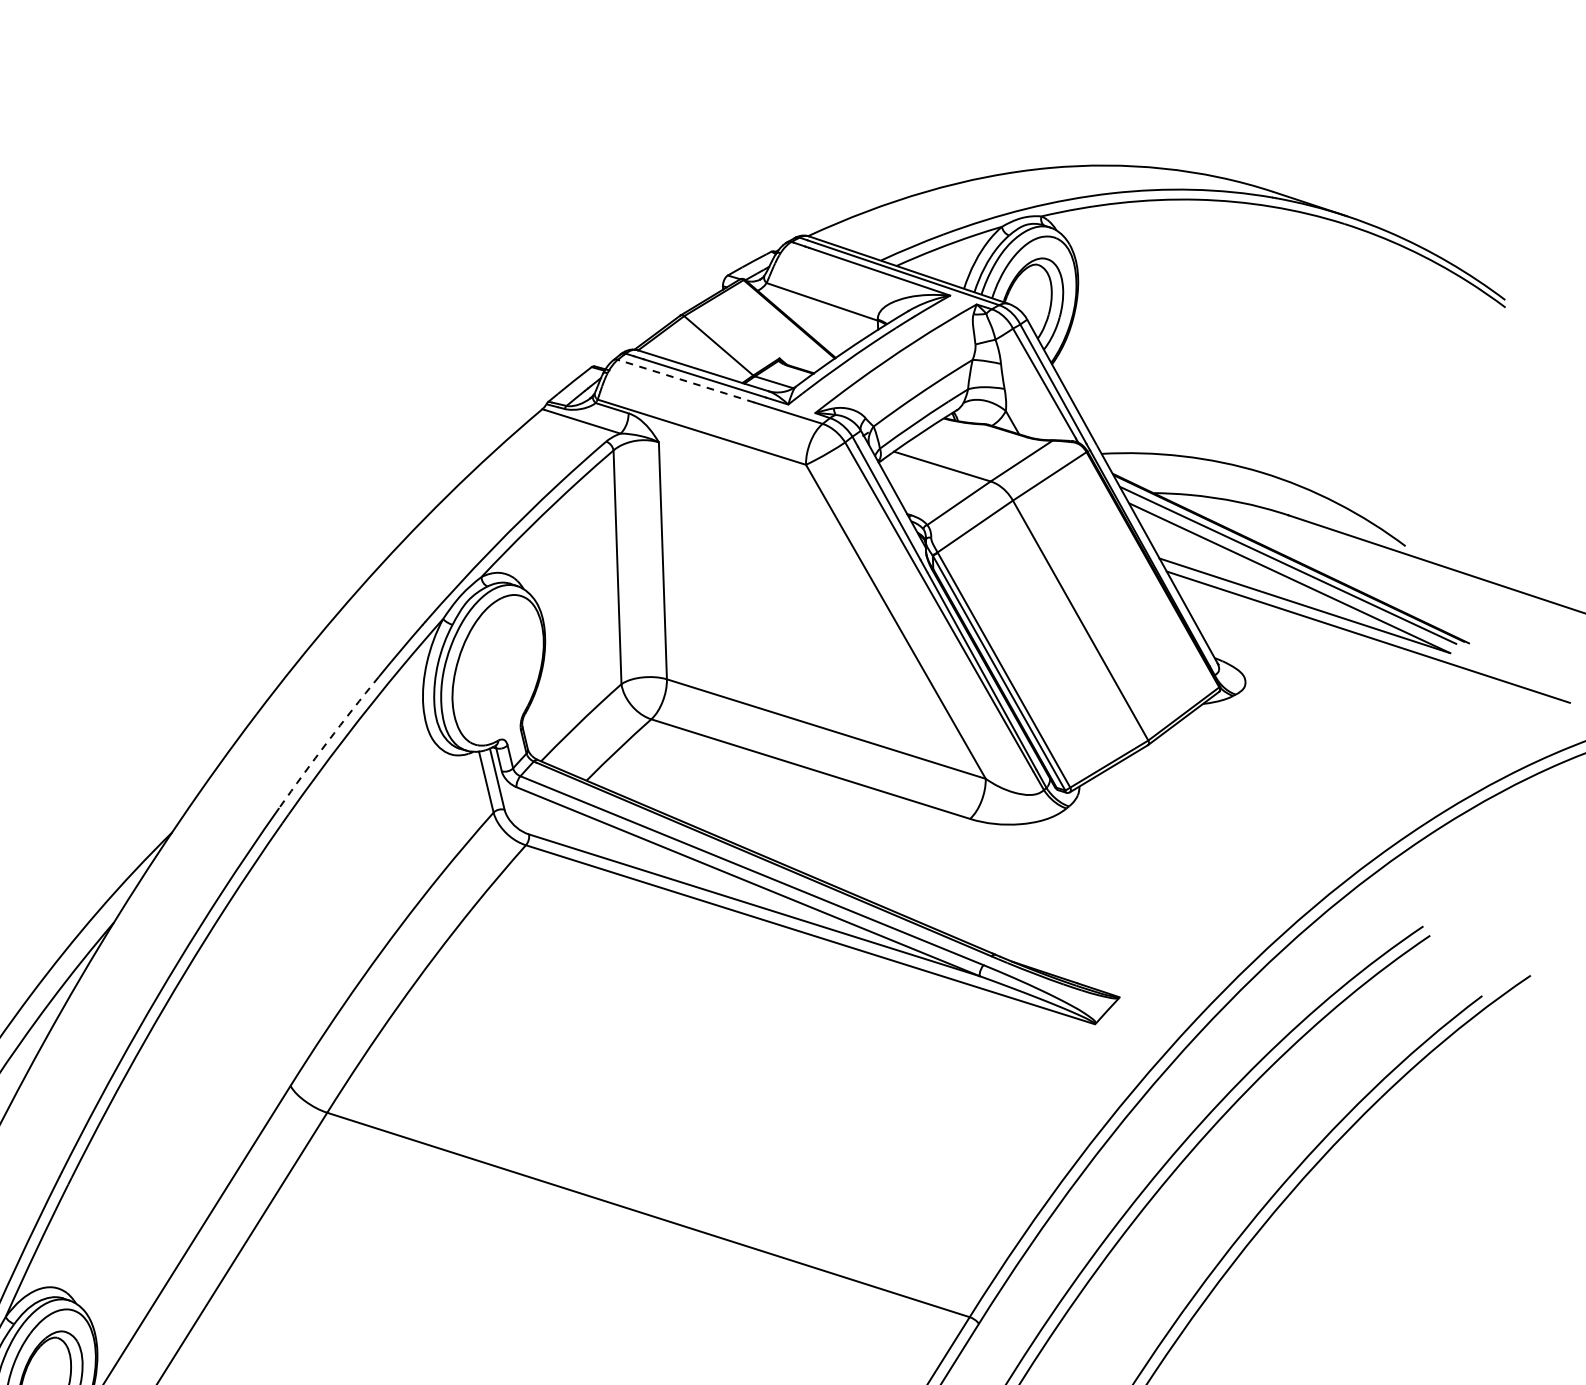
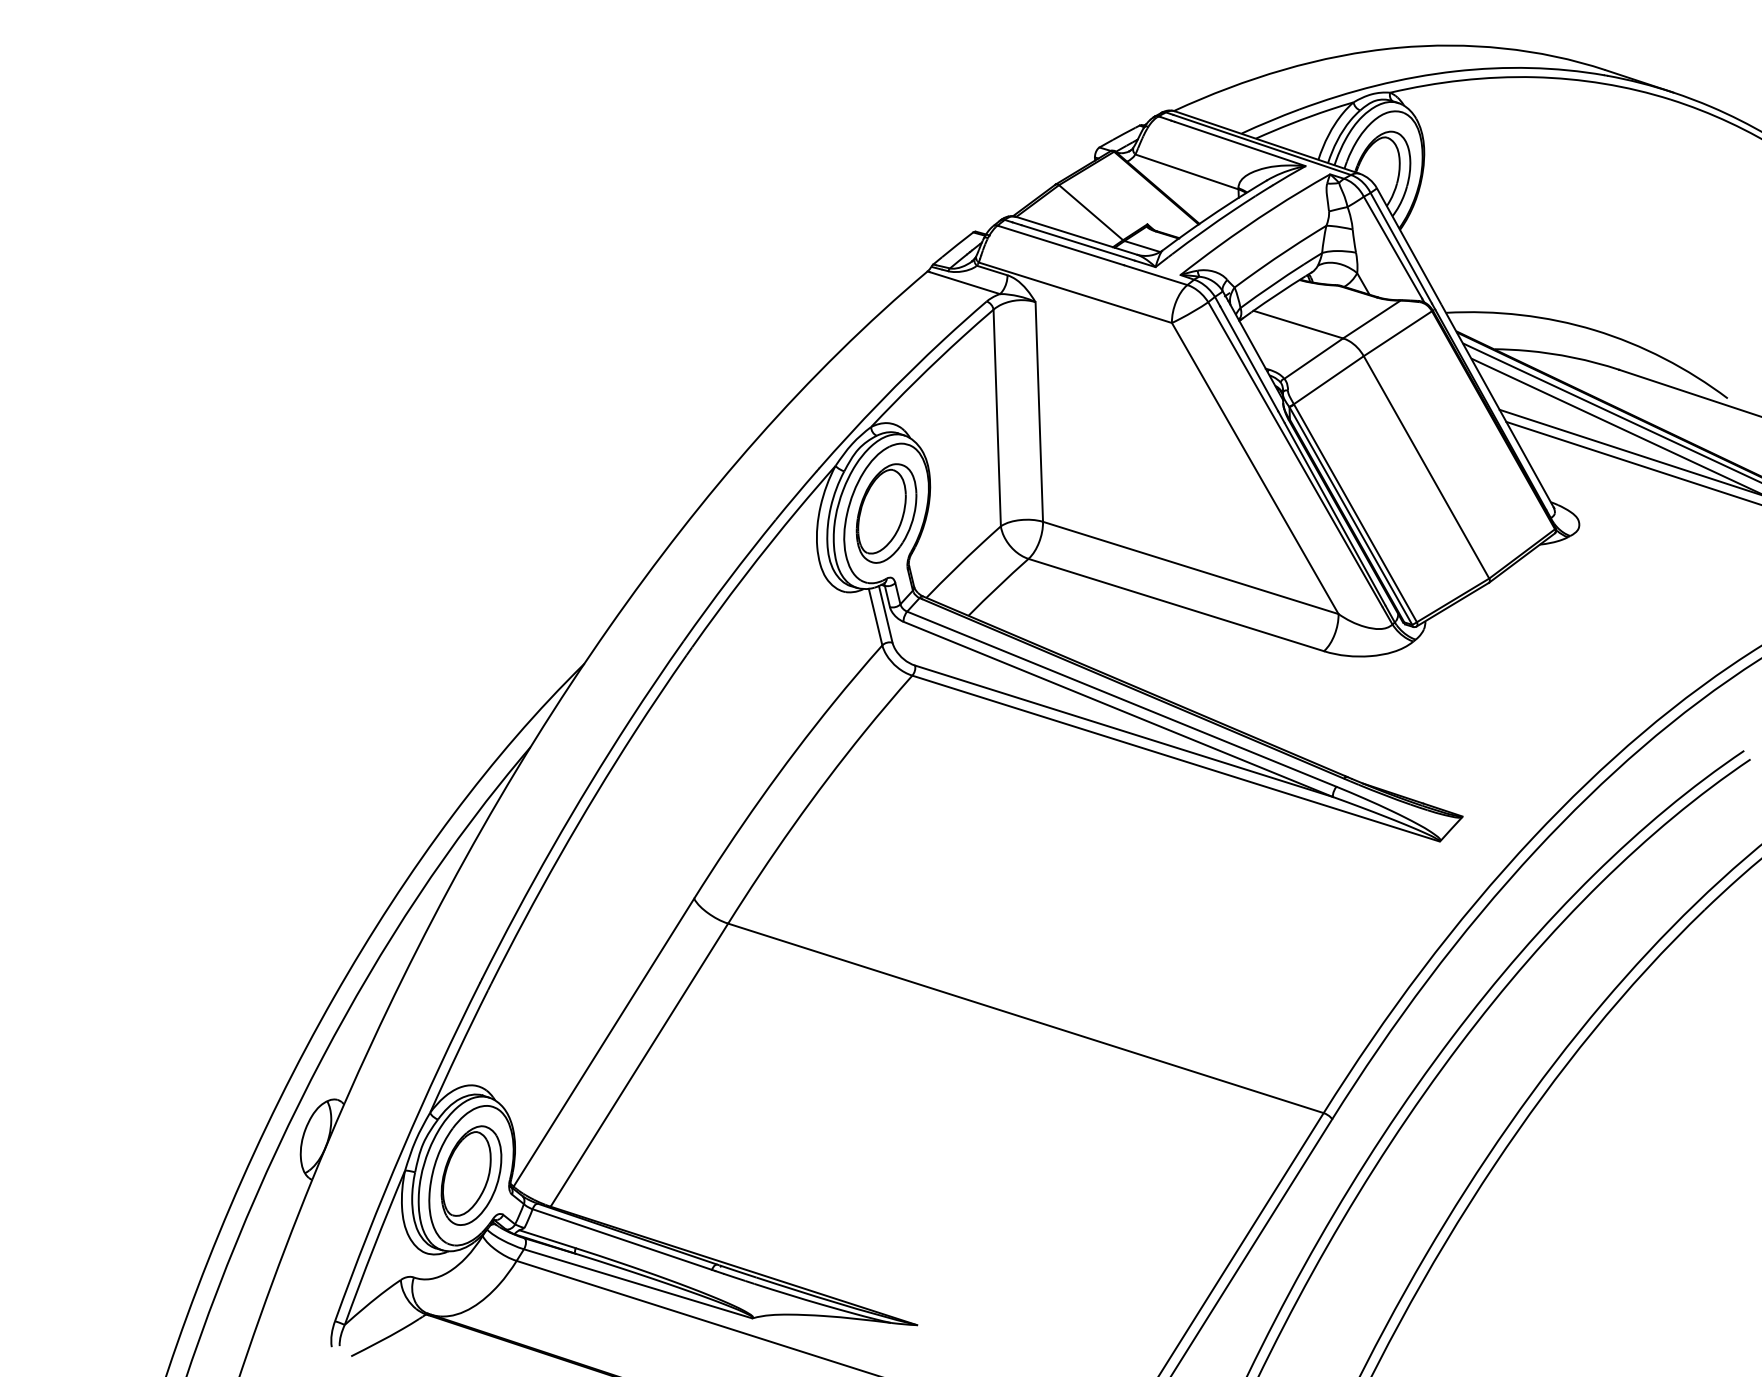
line: (686, 381) -> (1061, 245), dashed -> solid
part: (498, 670) -> (886, 513), added
arc: (327, 741) -> (728, 579), dashed -> solid

